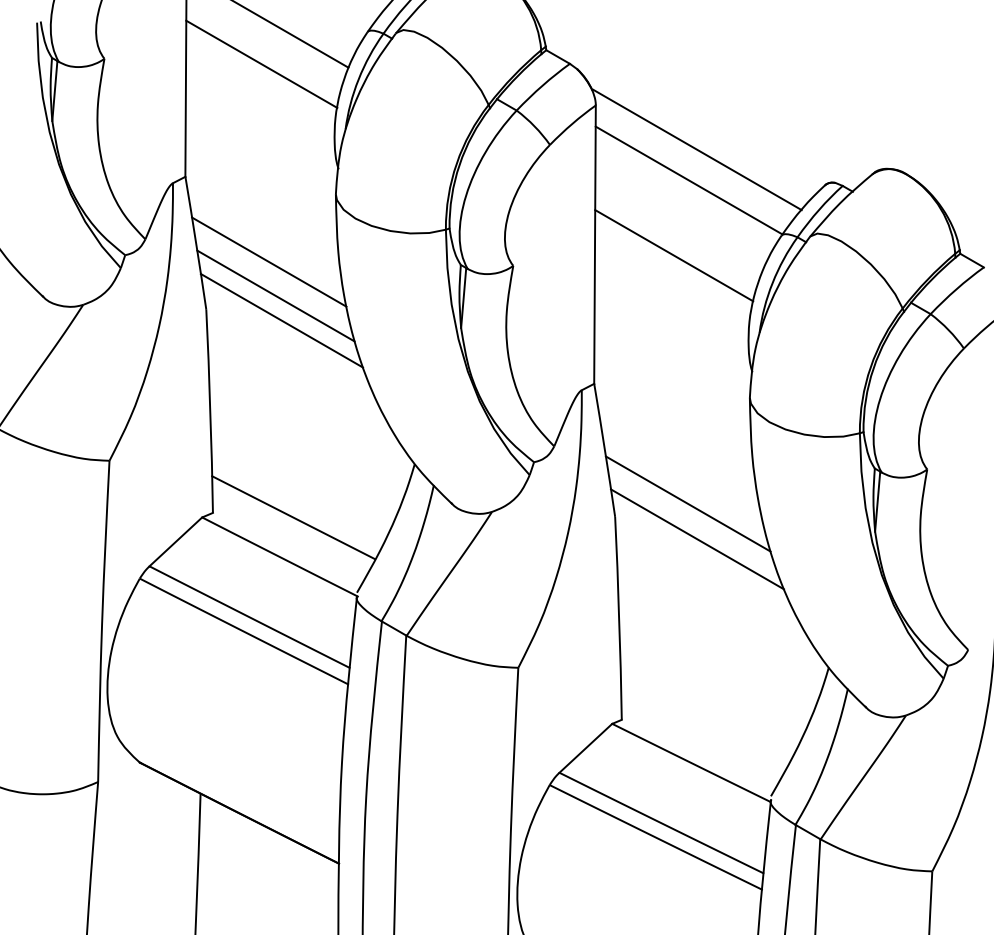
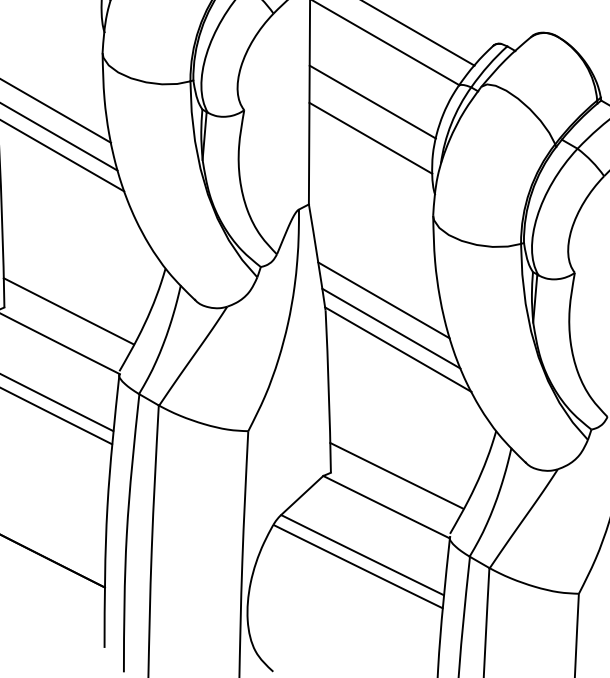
line: (671, 300) -> (370, 137), added
line: (705, 565) -> (397, 349), added
line: (703, 723) -> (396, 475), added

